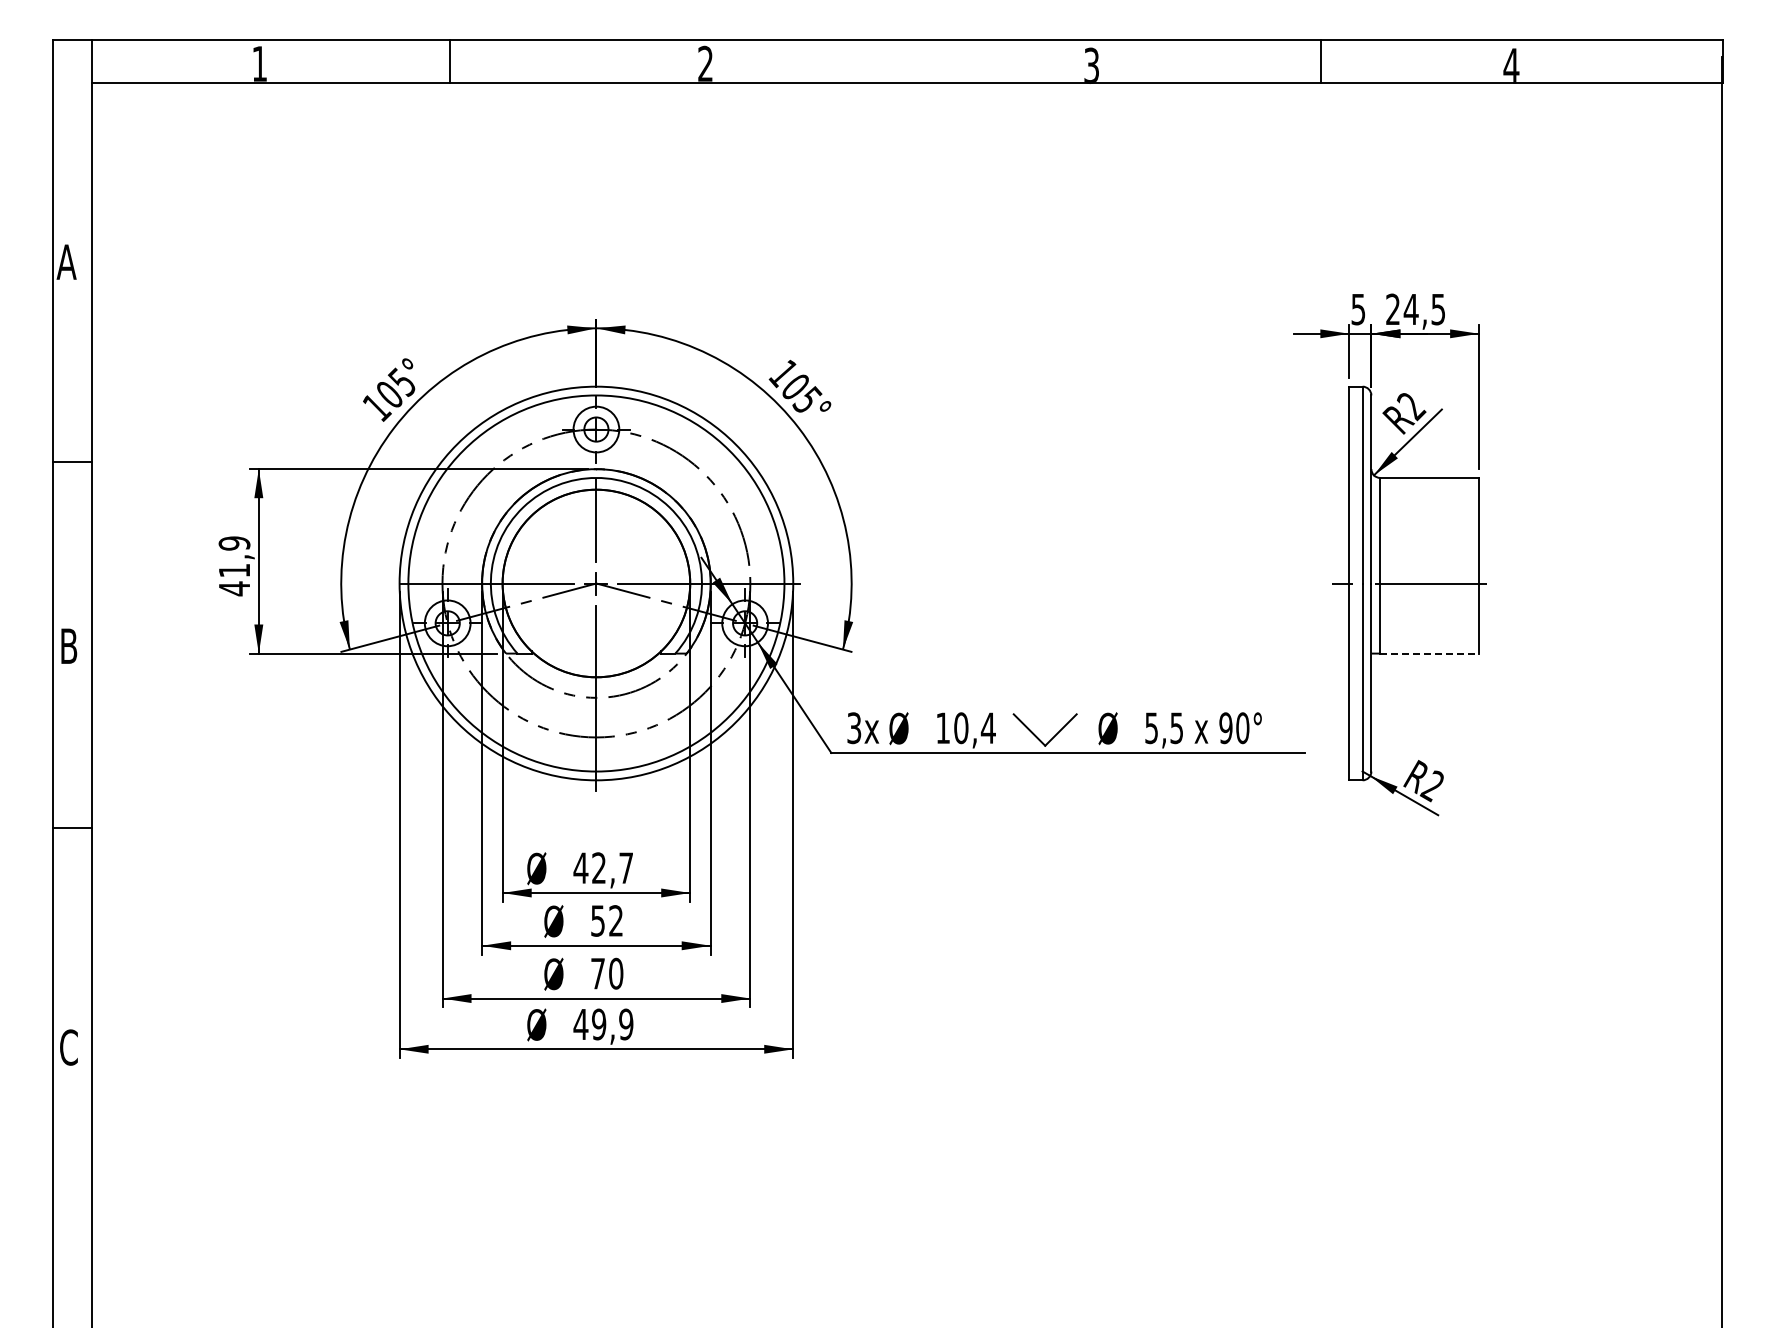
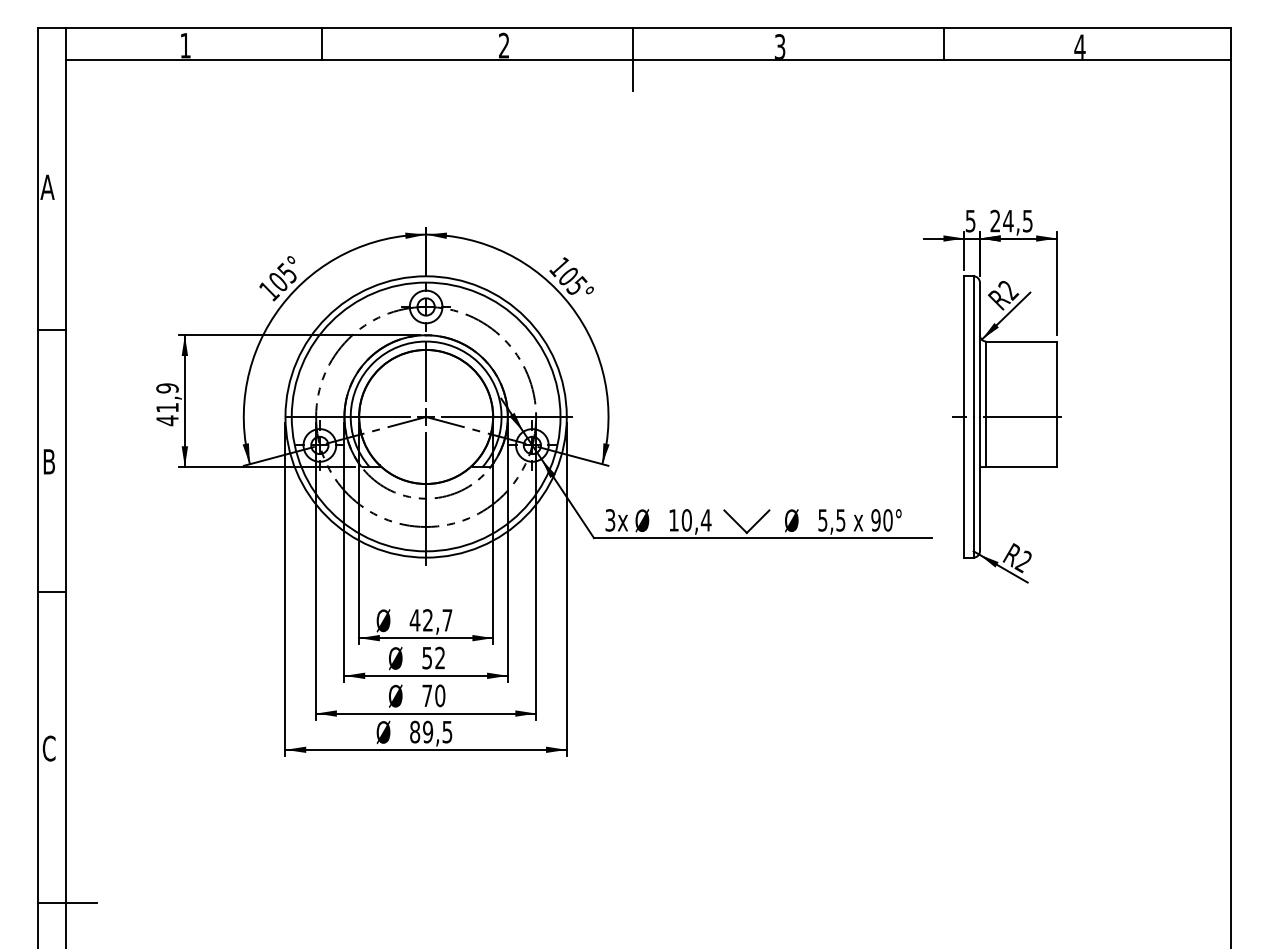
line: (885, 82) -> (632, 58), added
line: (1430, 653) -> (1022, 466), dashed -> solid
text: (603, 1024) -> (431, 732), 49,9 -> 89,5
line: (94, 1263) -> (67, 902), added

